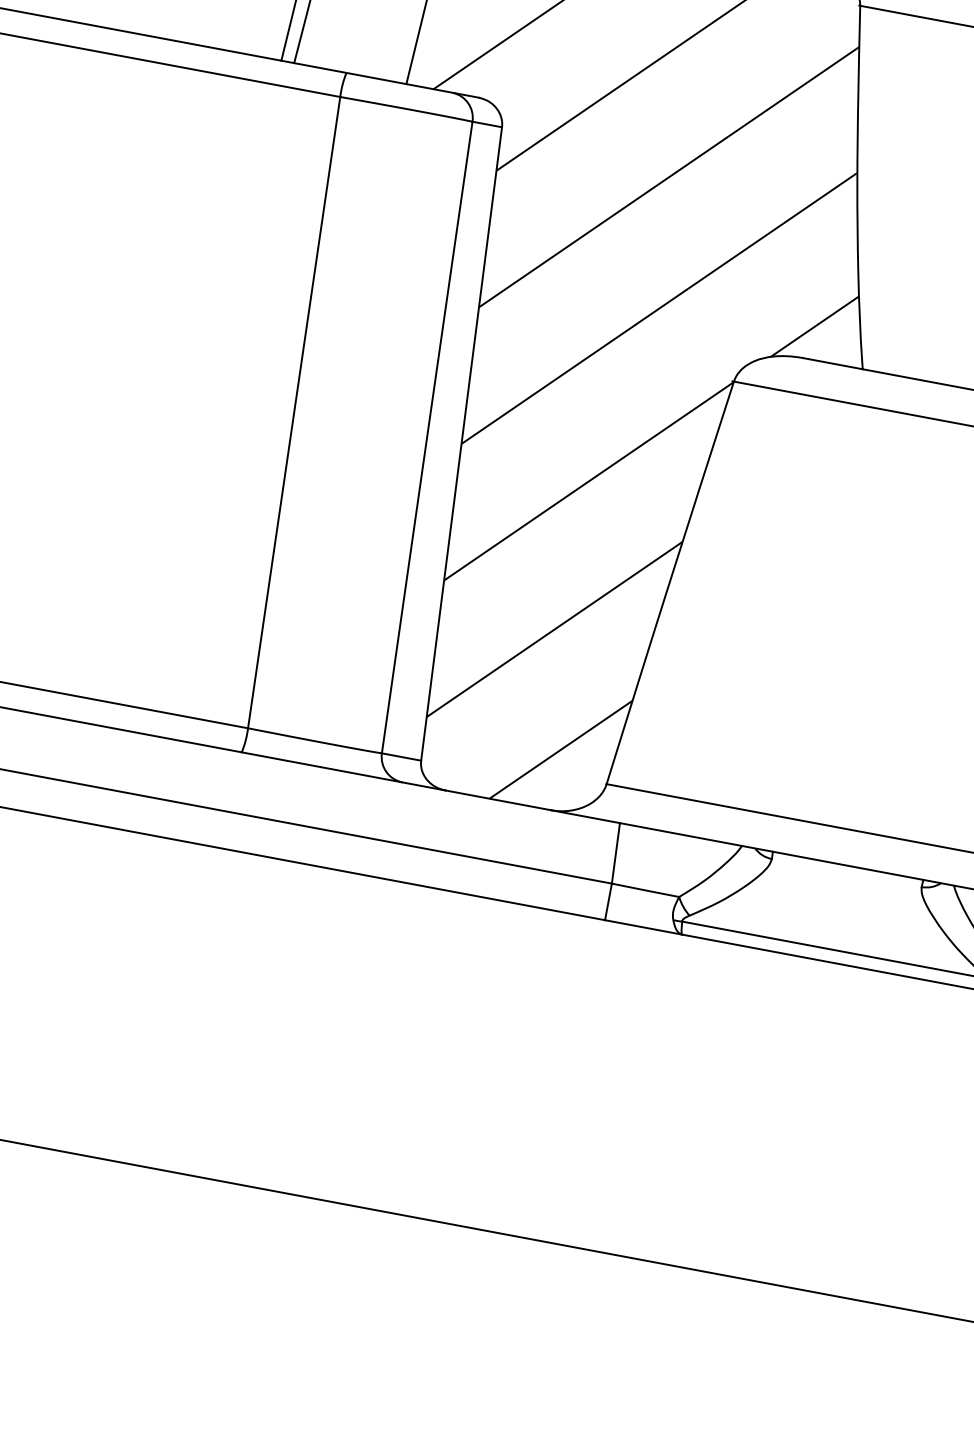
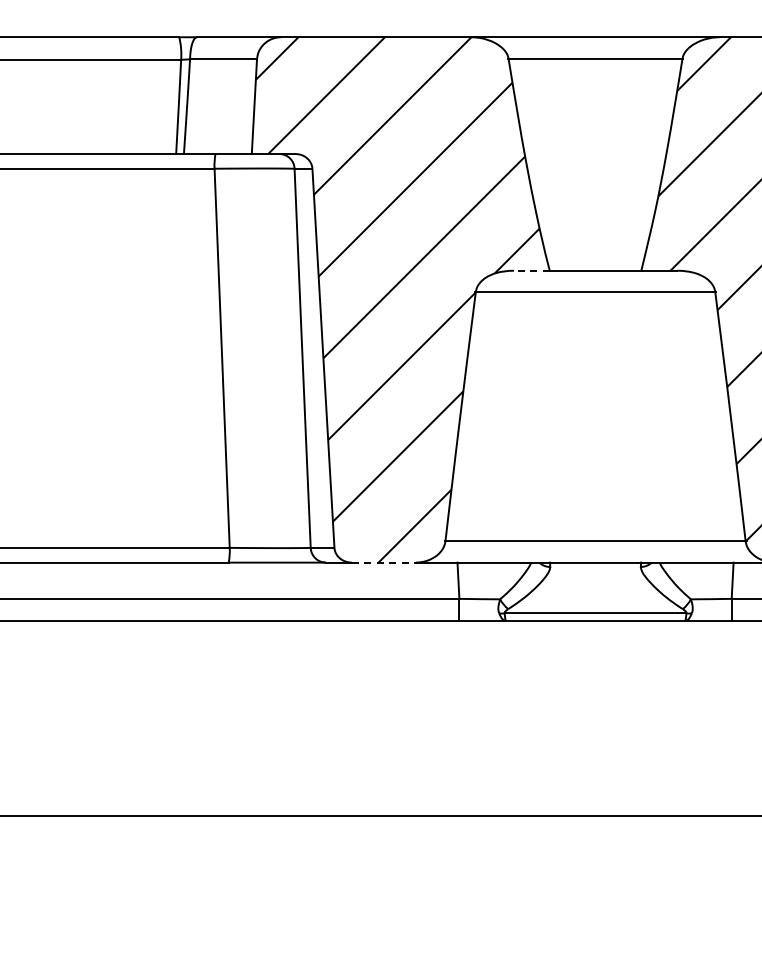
line: (832, 363) -> (531, 270), solid -> dashed
line: (497, 800) -> (383, 562), solid -> dashed

